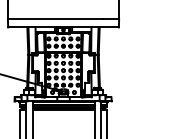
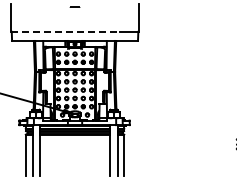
line: (56, 19) -> (66, 31), solid -> dashed

